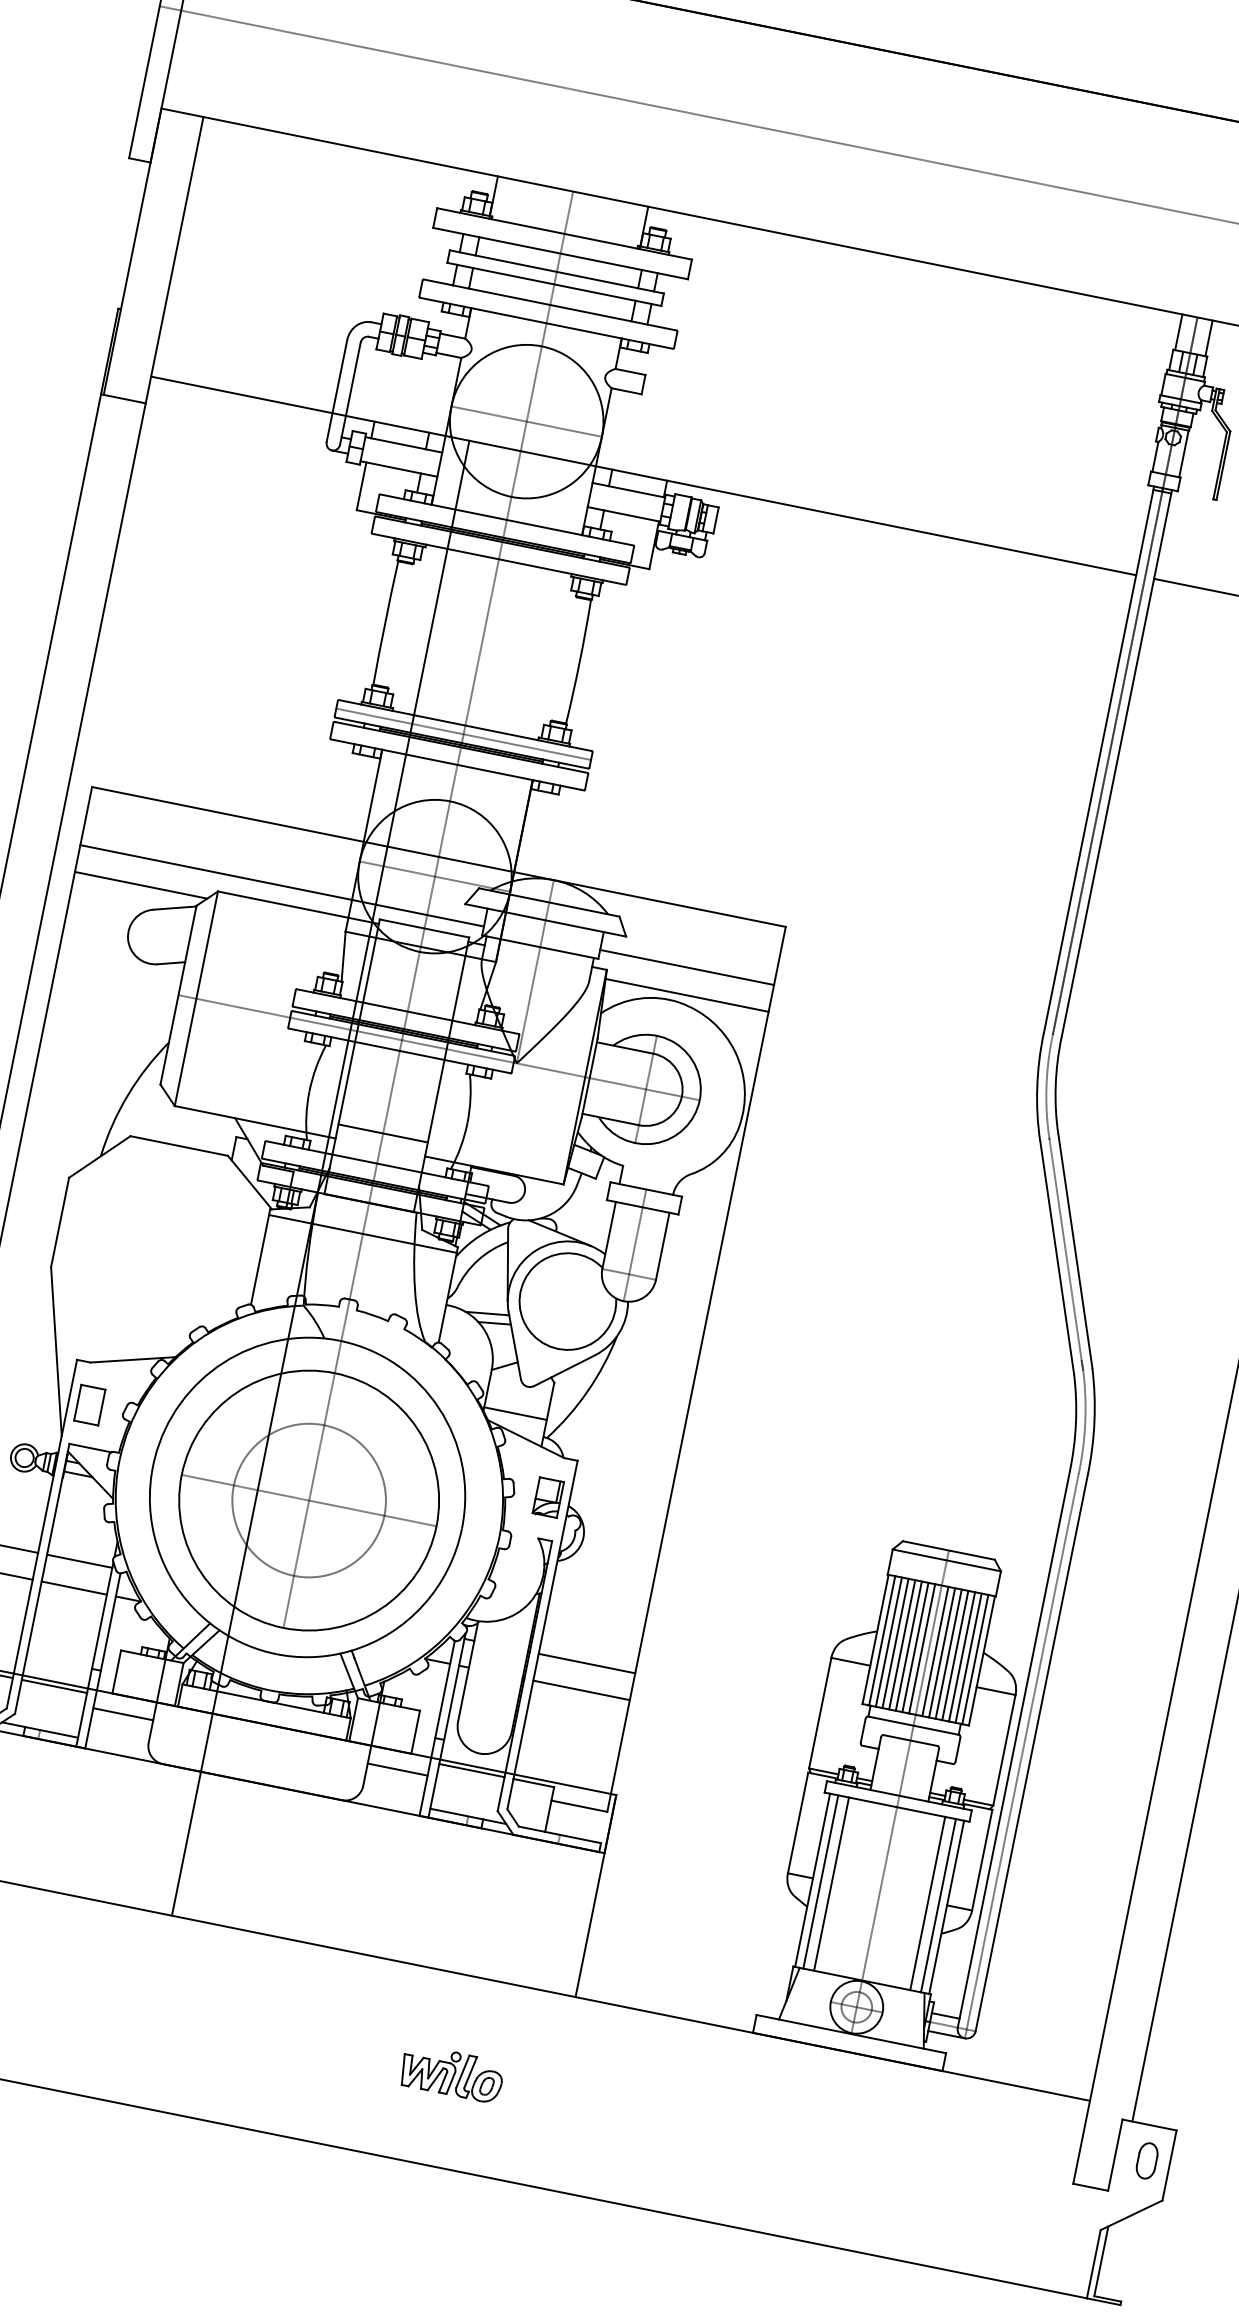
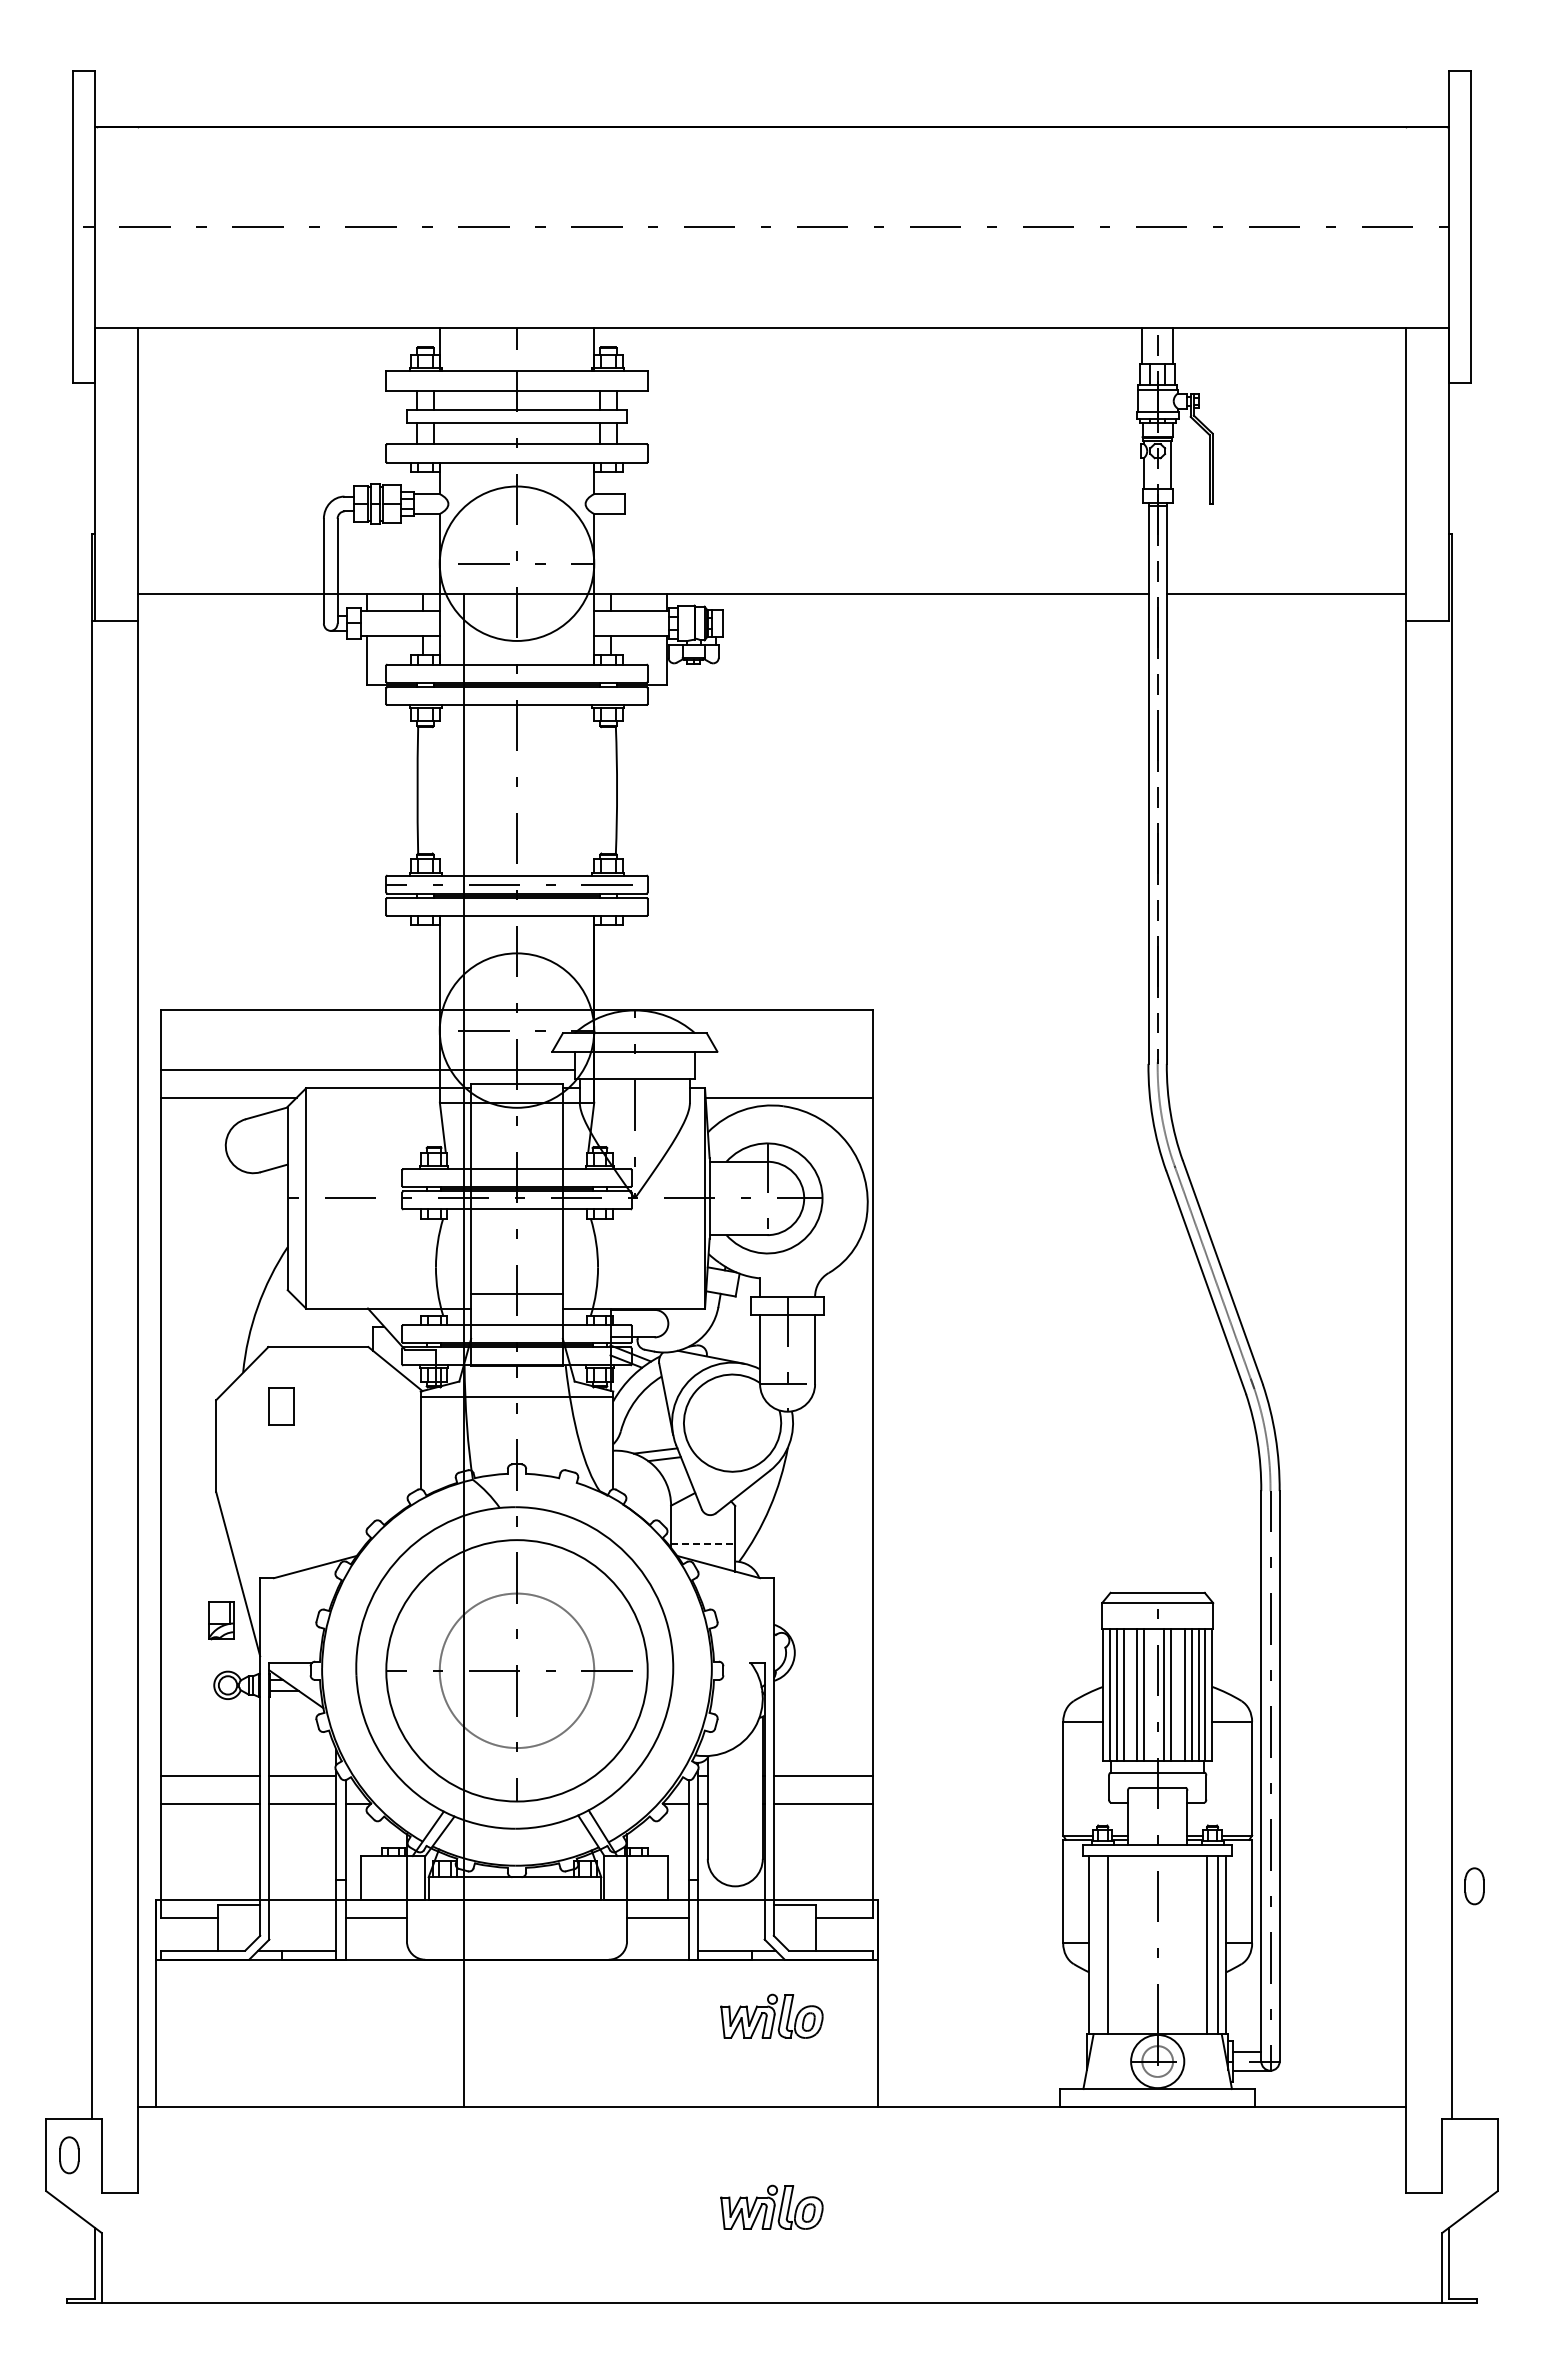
line: (686, 967) -> (783, 1070), removed
part: (89, 1405) -> (281, 1406), moved
line: (515, 1414) -> (703, 1544), solid -> dashed
part: (548, 1497) -> (221, 1620), moved
line: (902, 1644) -> (1130, 1694), removed
line: (921, 1648) -> (1150, 1694), removed
line: (949, 1653) -> (1178, 1694), removed
line: (54, 1686) -> (302, 1904), removed
line: (471, 1770) -> (730, 1904), removed
line: (820, 1882) -> (1097, 1945), removed
part: (489, 1886) -> (771, 2015), added
part: (1147, 2161) -> (1474, 1886), moved

